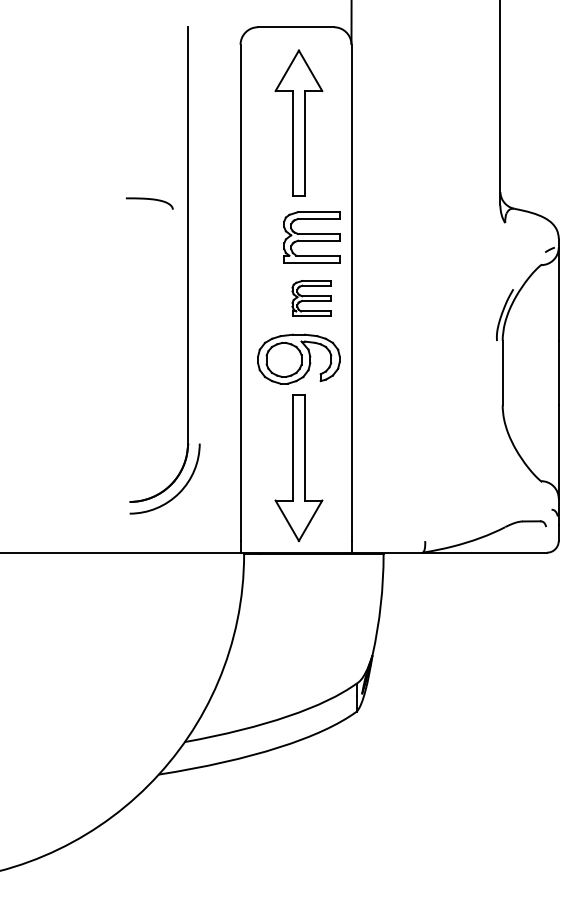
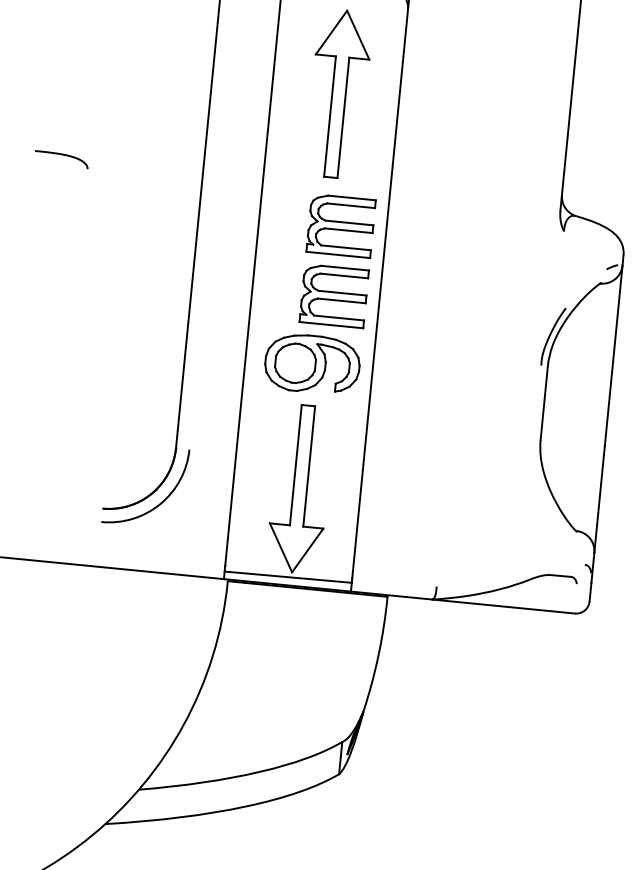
curve: (150, 200) -> (63, 156), moved
part: (311, 298) -> (333, 296), size x1.43
line: (295, 545) -> (287, 577), added

